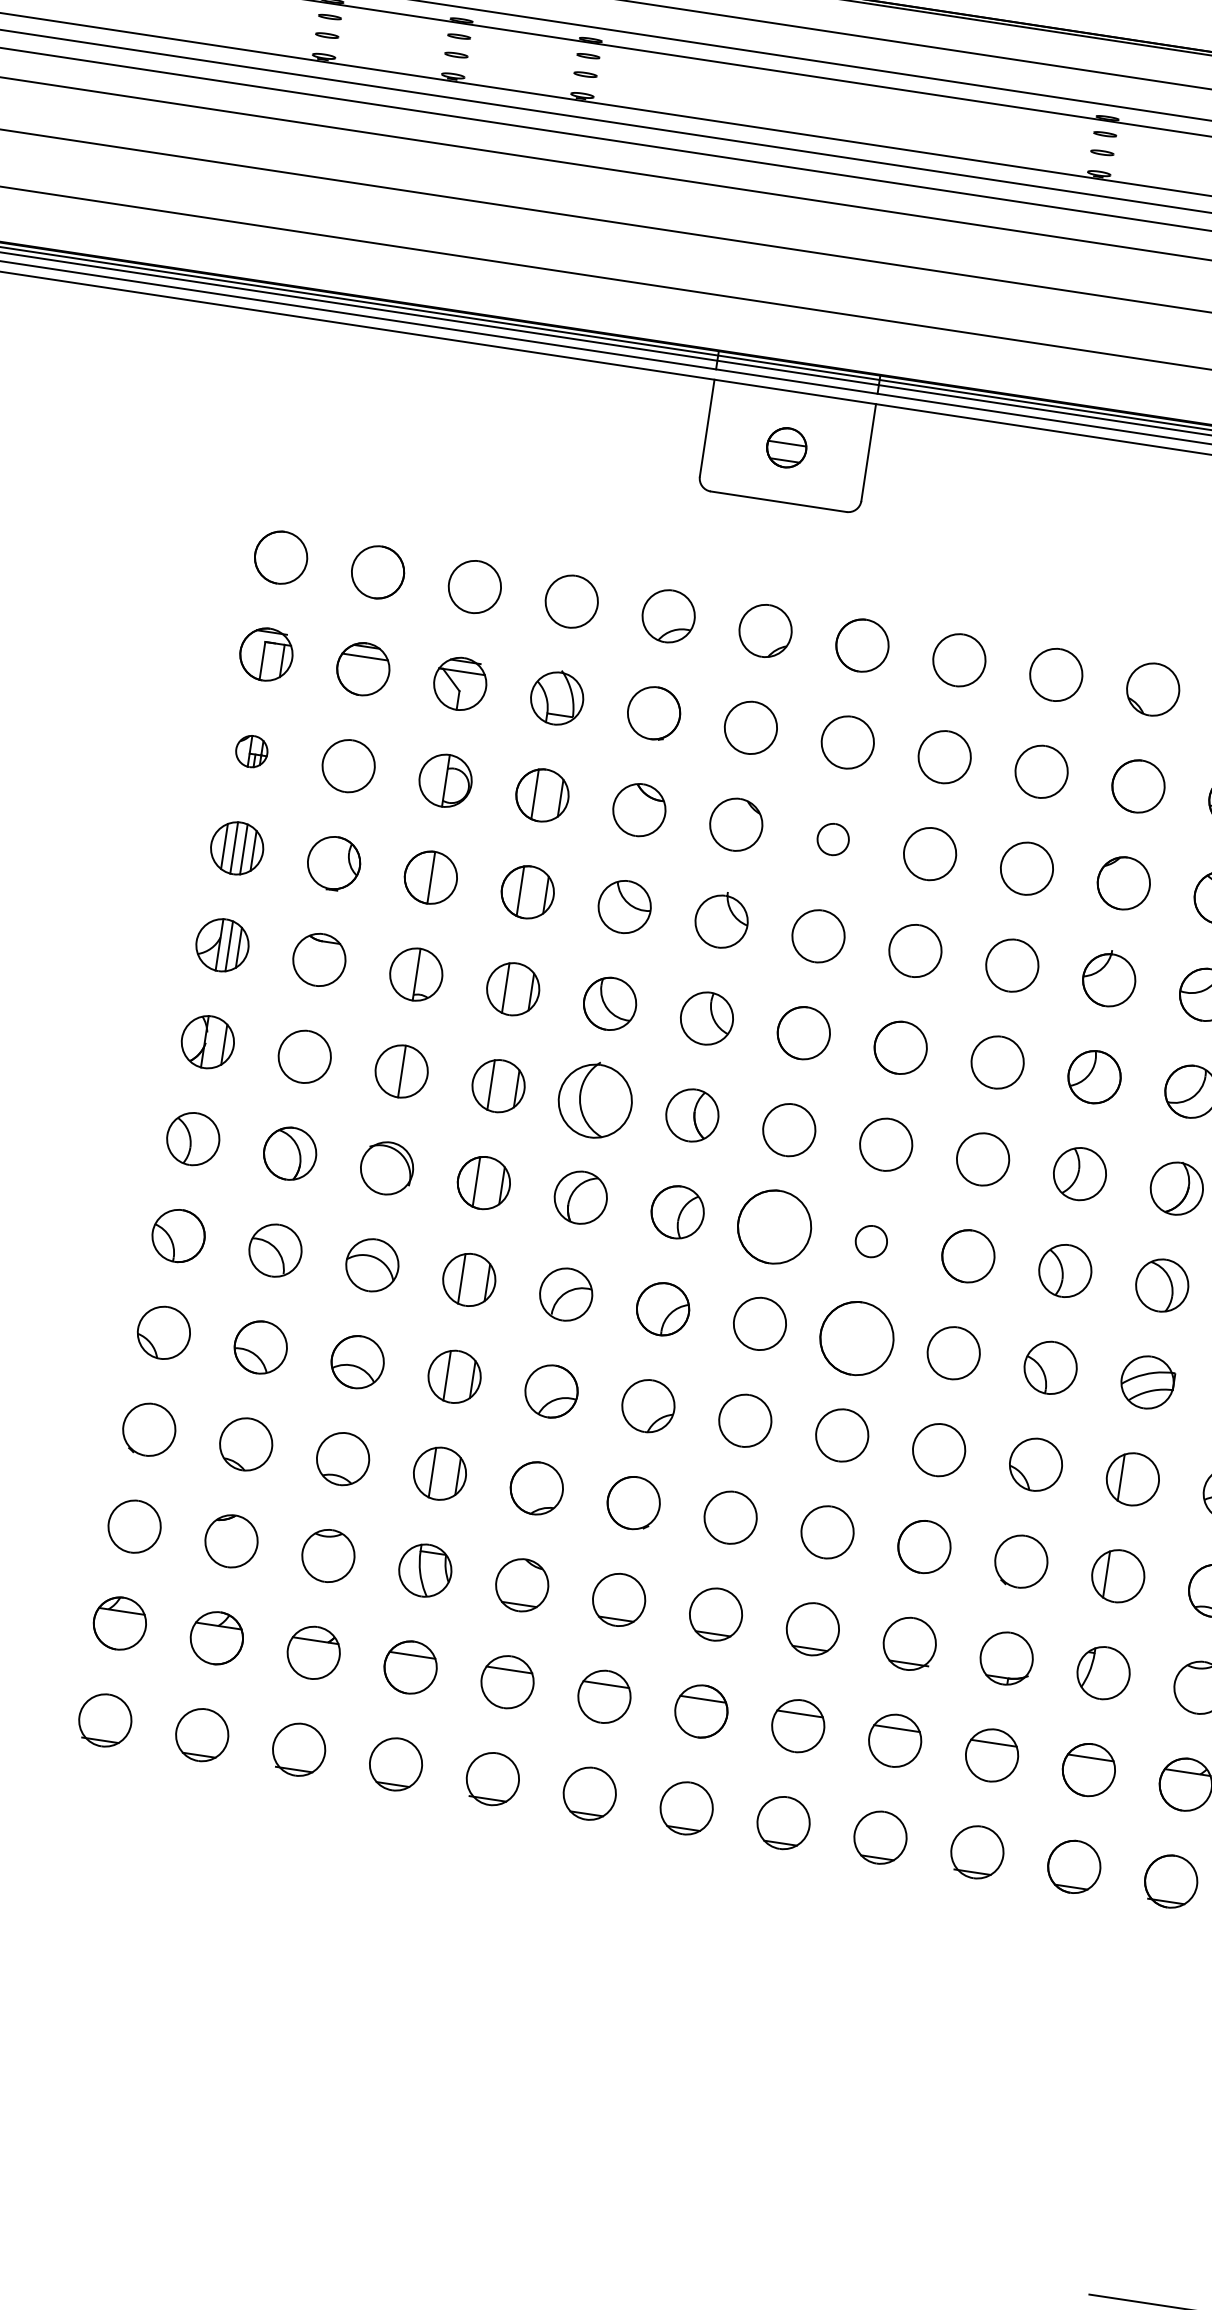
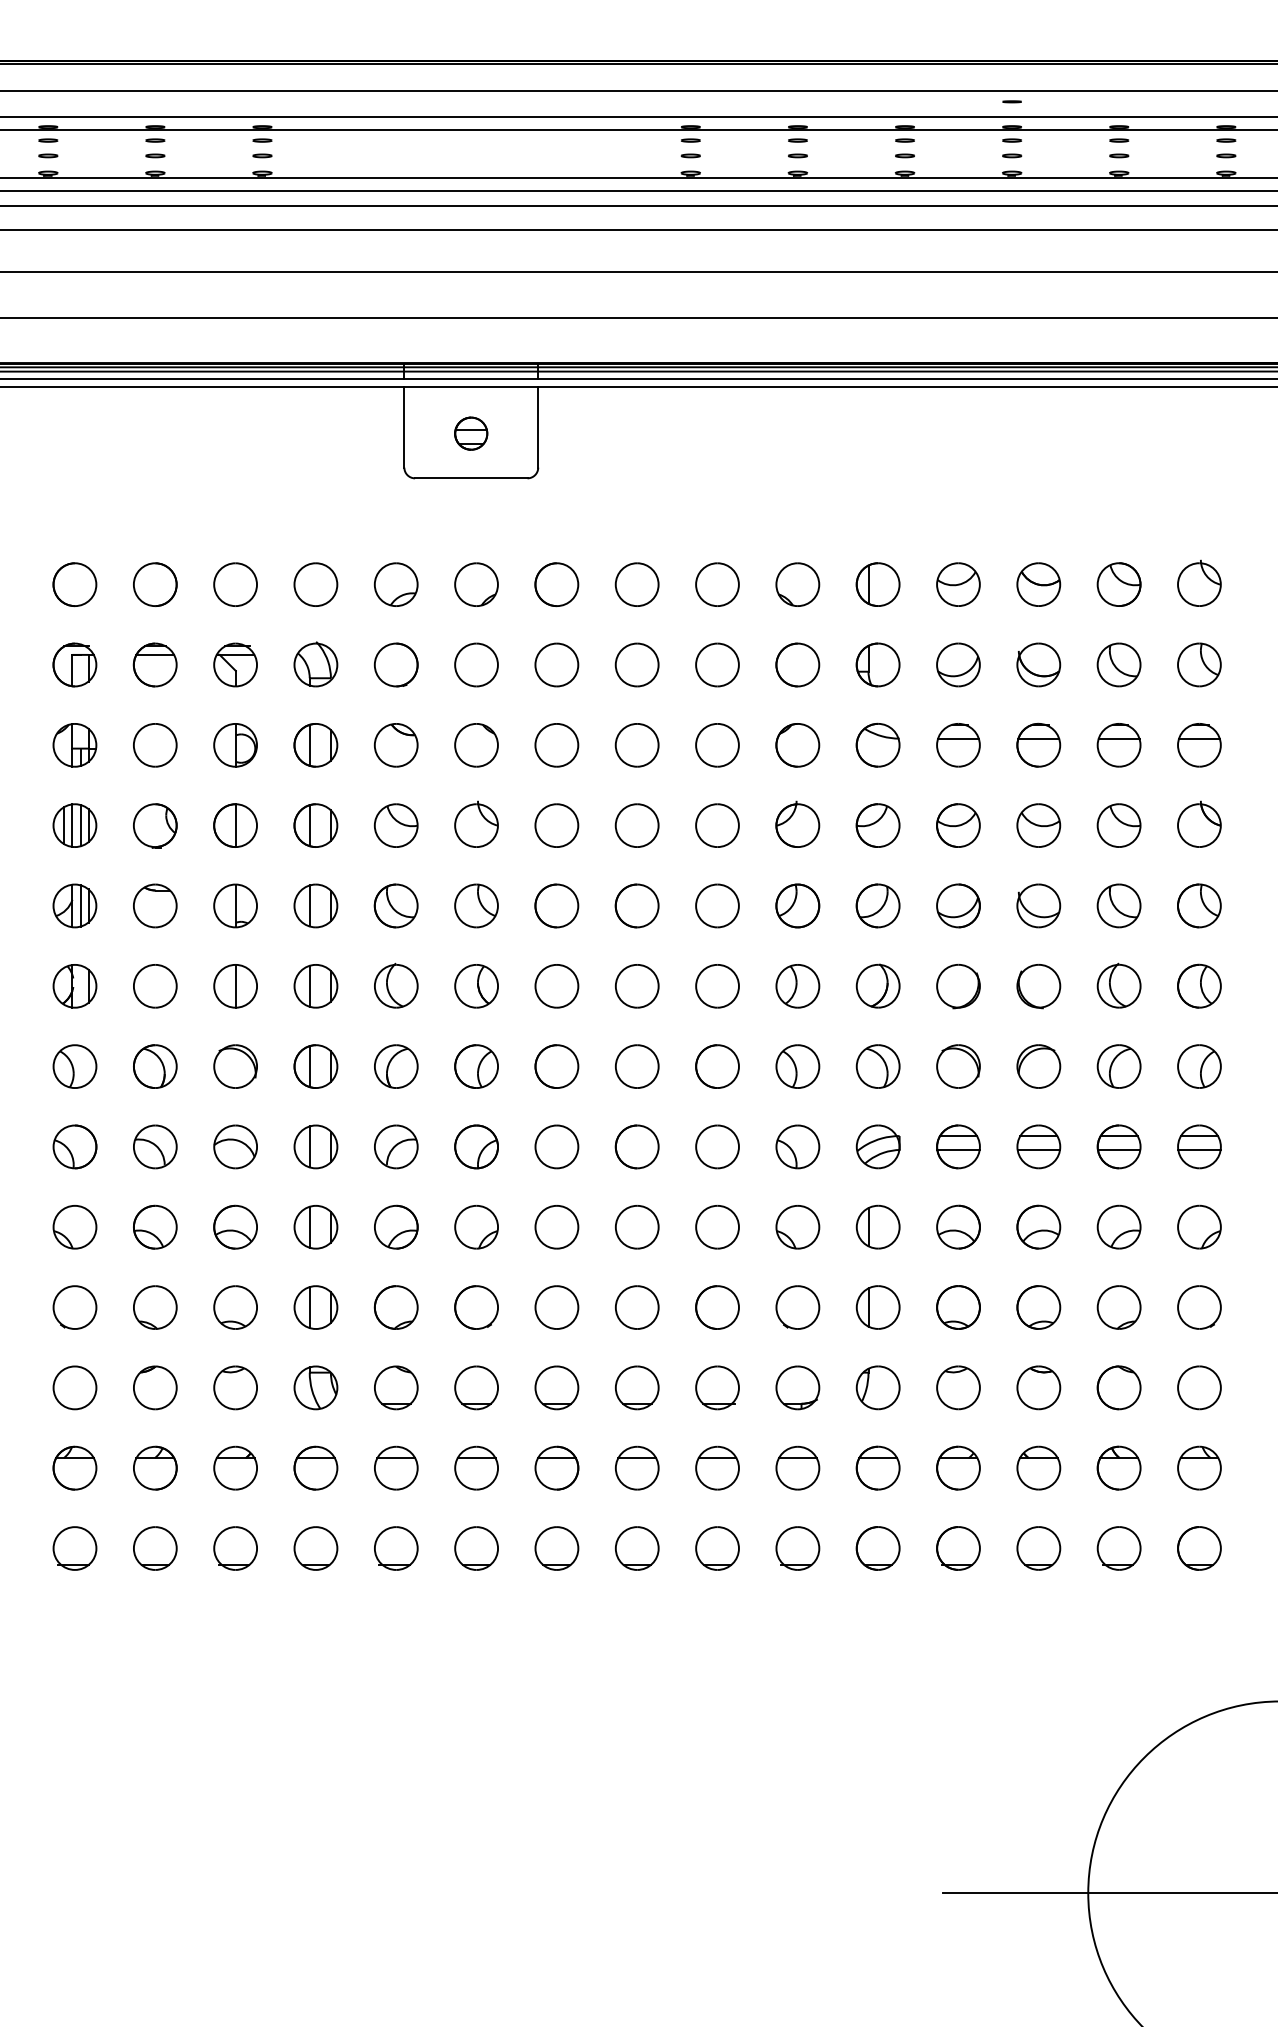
part: (251, 751) -> (74, 745), size x1.67
part: (832, 839) -> (556, 745), size x1.67
part: (595, 1099) -> (396, 985), size x0.71
part: (774, 1226) -> (556, 1066), size x0.71
part: (870, 1241) -> (636, 1066), size x1.67
part: (856, 1337) -> (636, 1146), size x0.71

